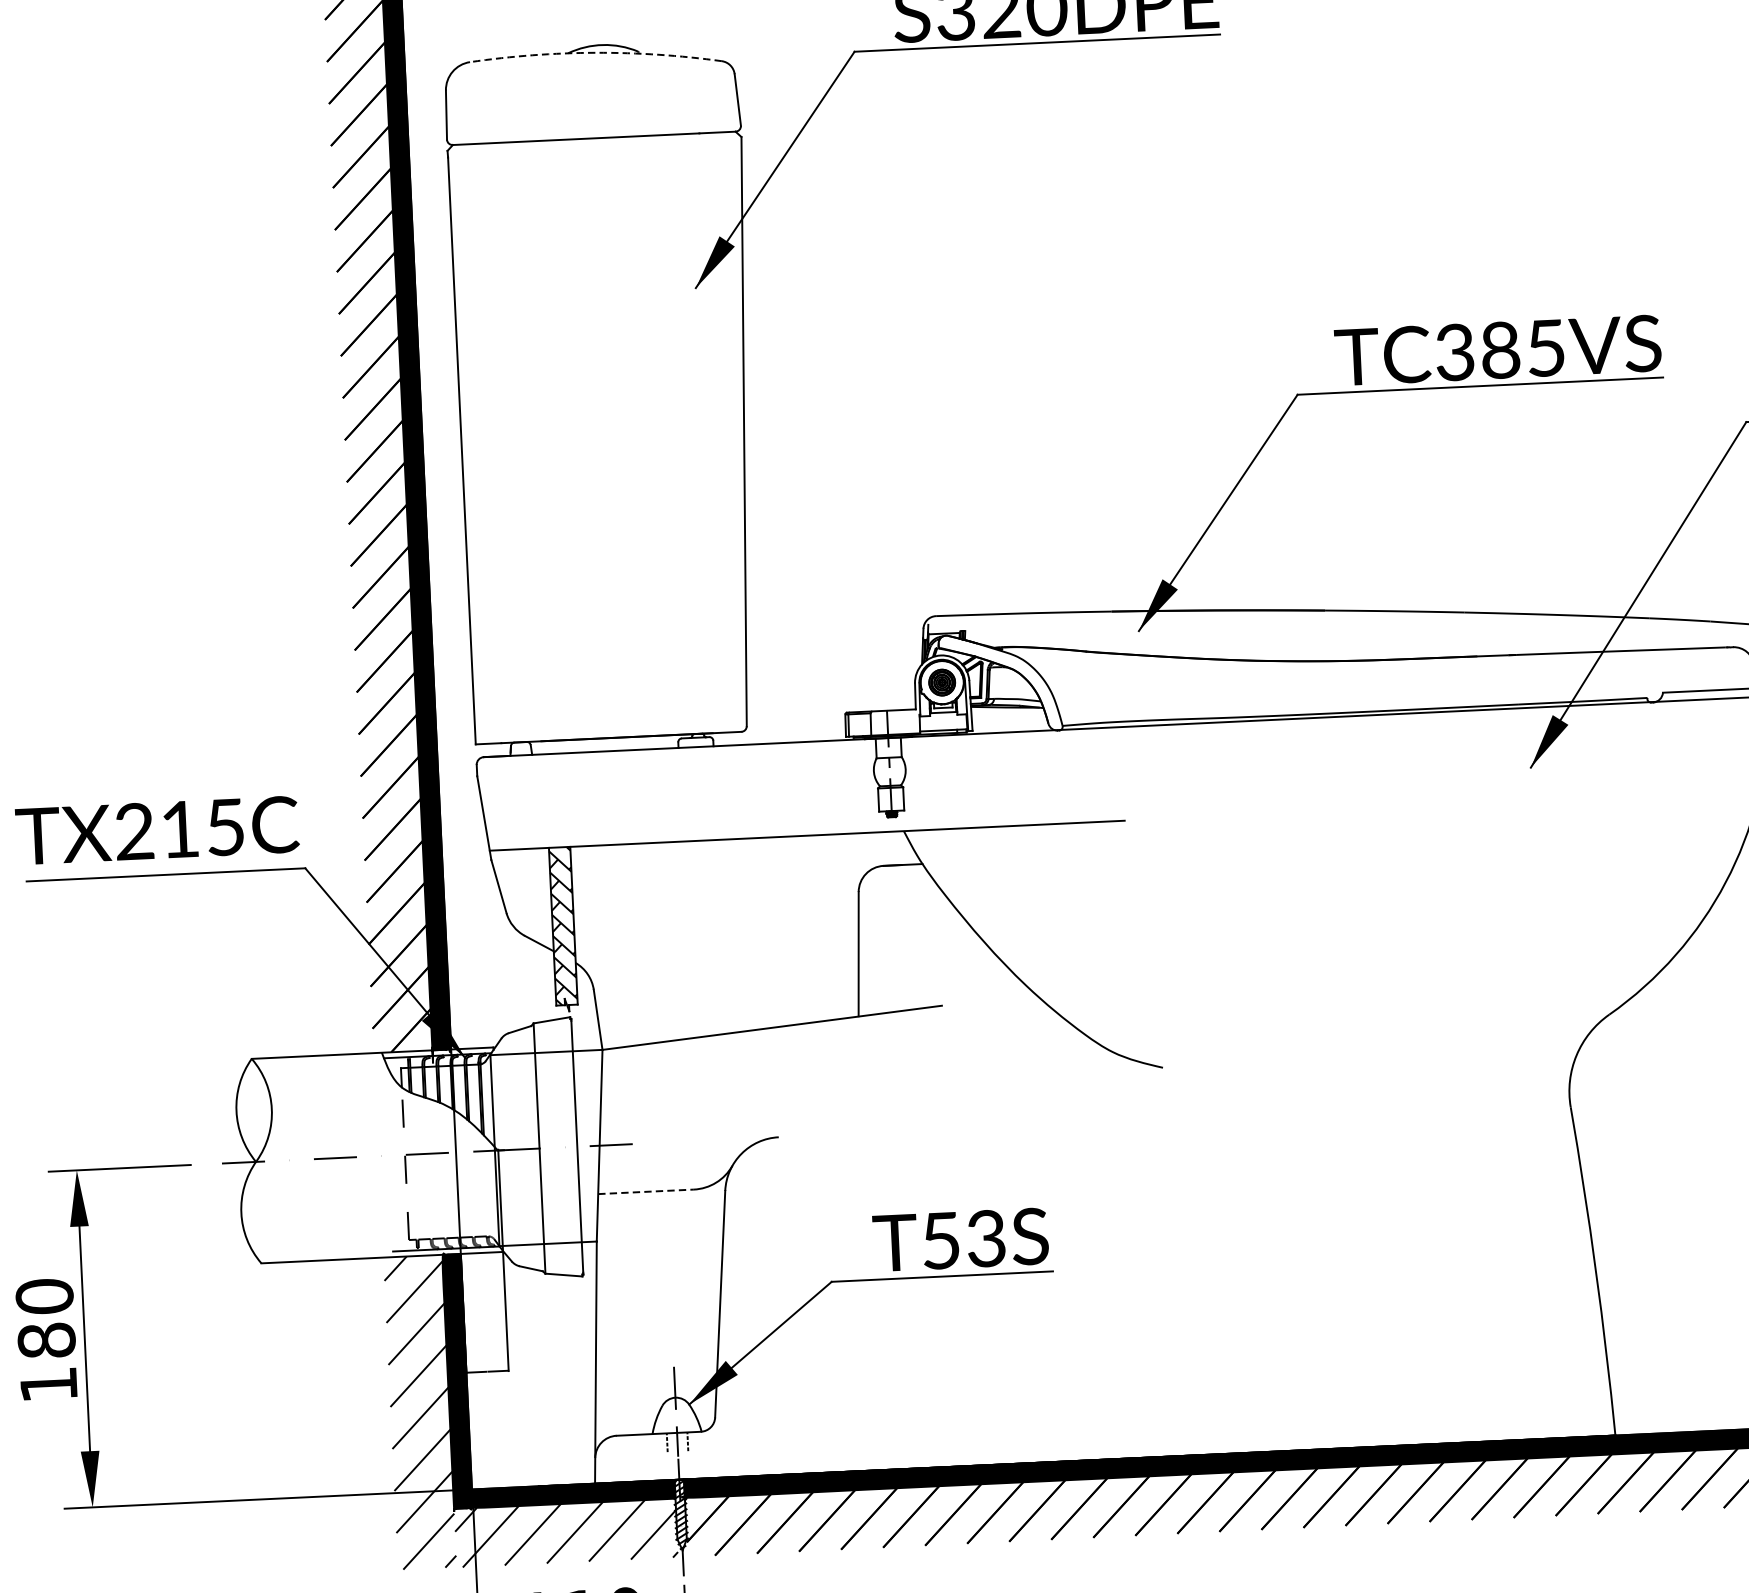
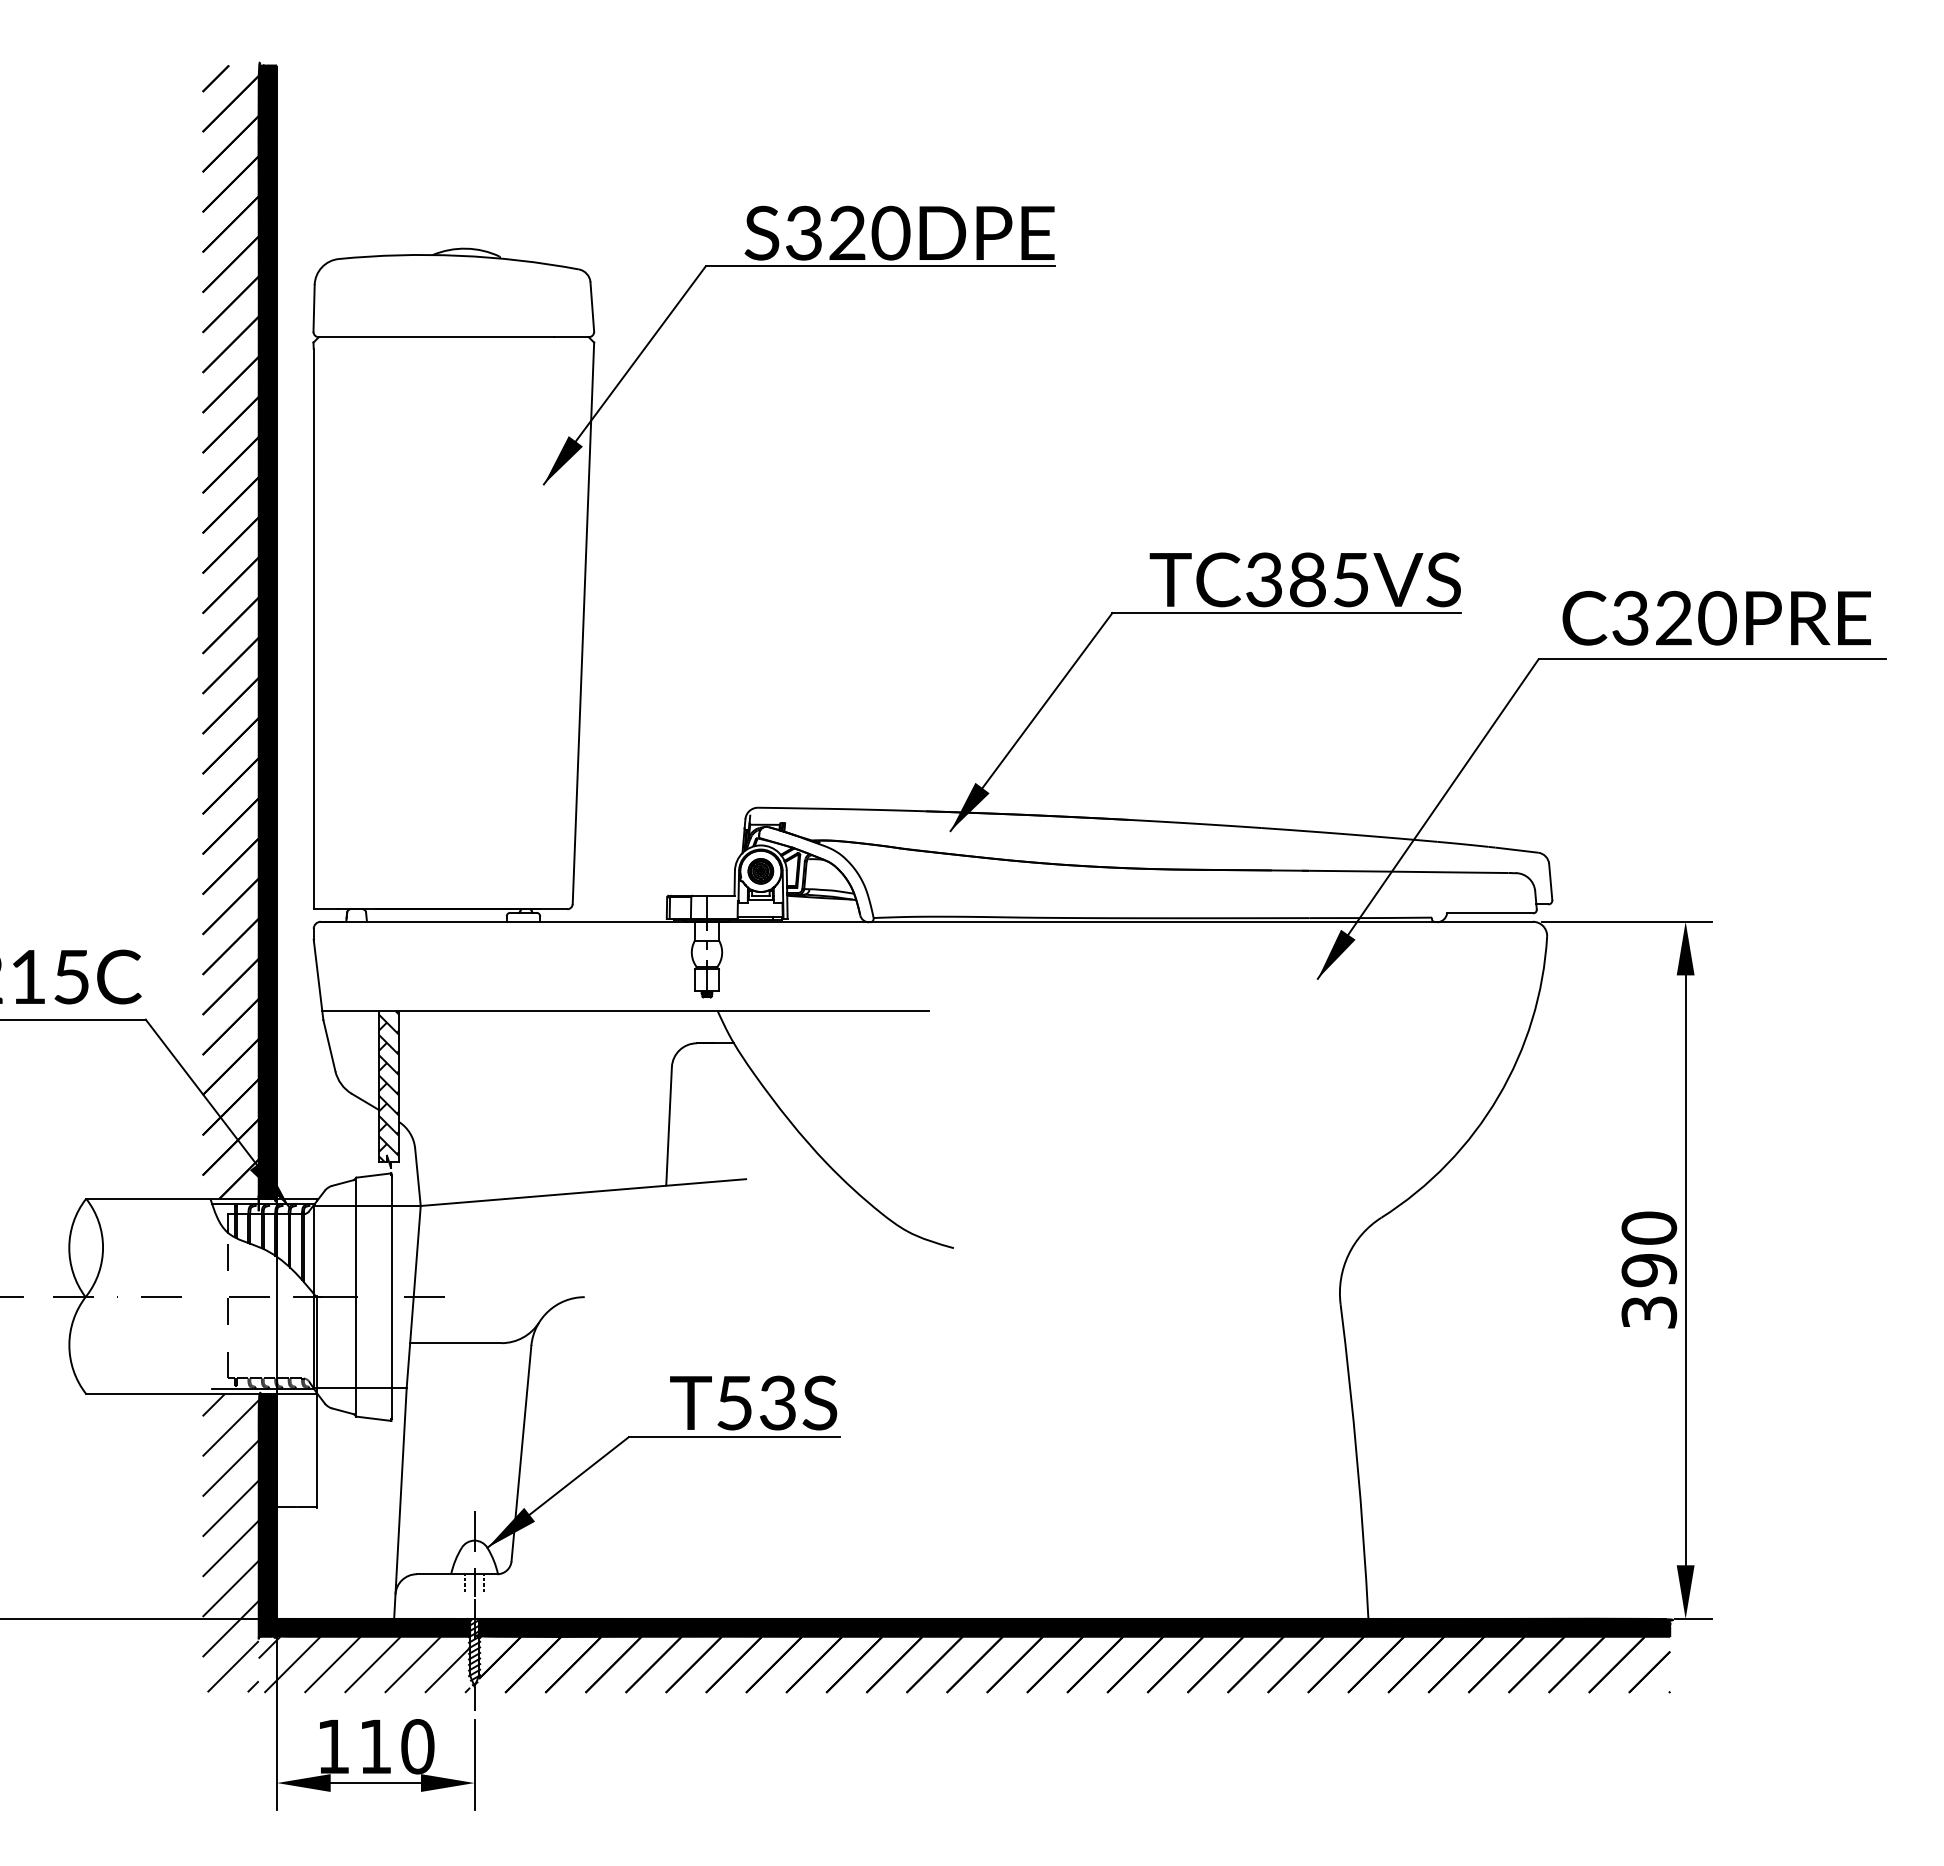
arc: (596, 52) -> (459, 255), dashed -> solid
line: (645, 1192) -> (455, 1343), dashed -> solid

